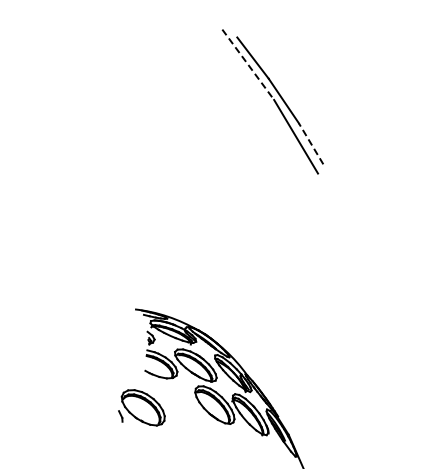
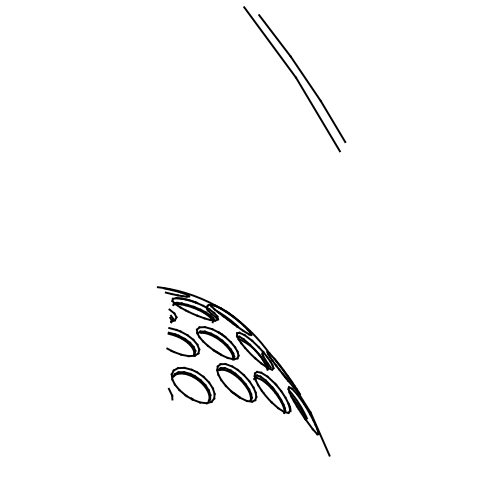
line: (248, 64) -> (270, 42), dashed -> solid
line: (310, 143) -> (332, 121), dashed -> solid
part: (141, 407) -> (191, 385), moved

